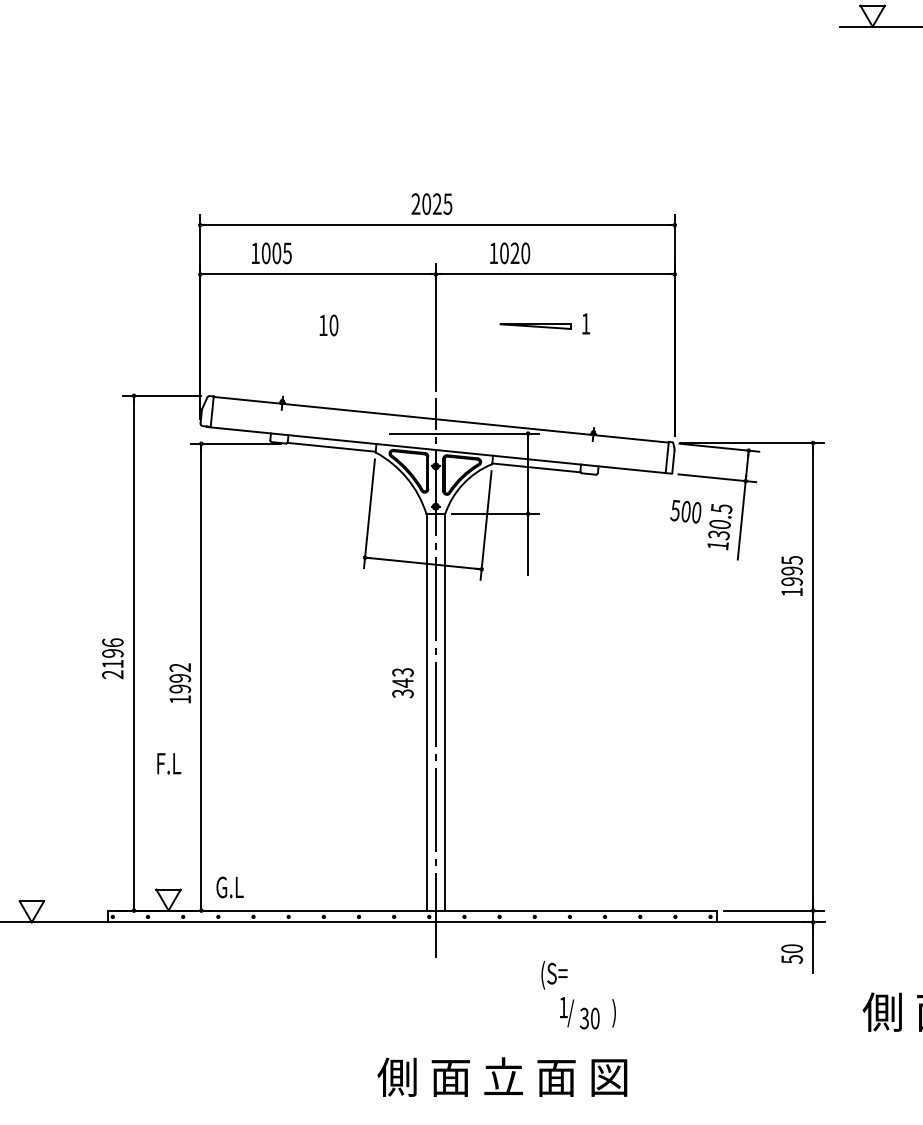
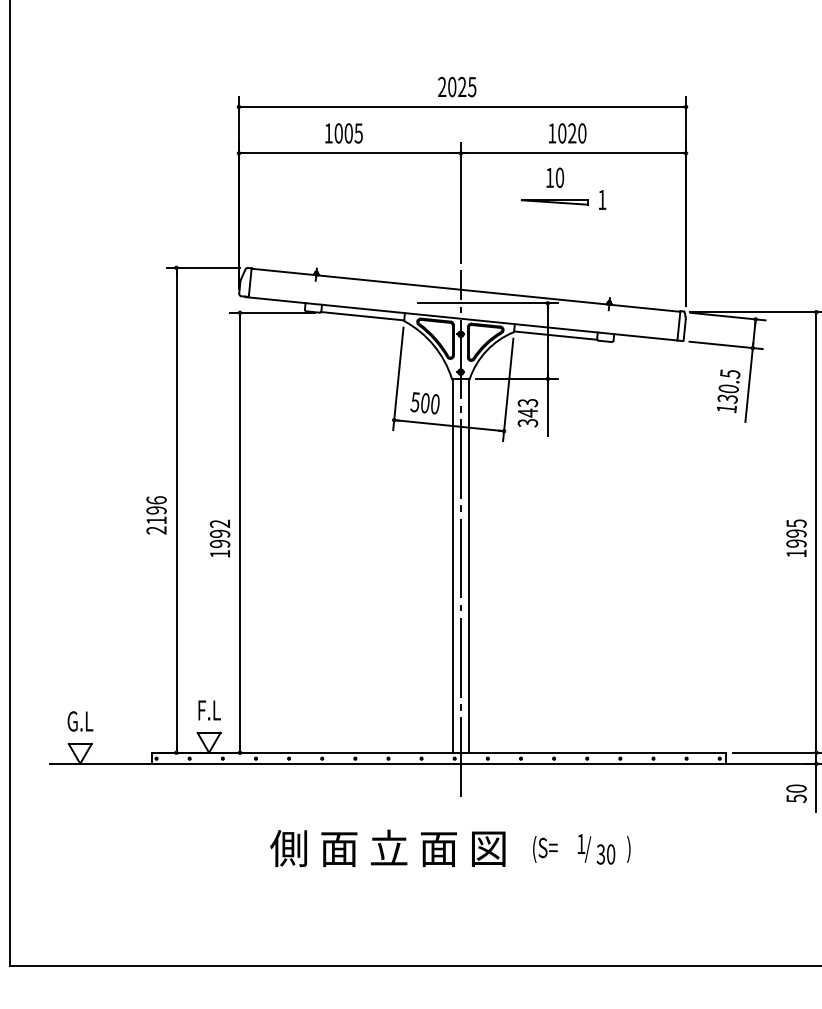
text: (271, 253) -> (343, 133), moved
text: (510, 253) -> (567, 133), moved
text: (328, 325) -> (554, 177), moved
text: (685, 511) -> (424, 403), moved
text: (791, 575) -> (795, 537), moved
text: (402, 683) -> (527, 413), moved
text: (169, 763) -> (209, 710), moved
text: (229, 887) -> (79, 721), moved
text: (554, 975) -> (545, 849), moved
text: (502, 1076) -> (388, 847), moved

